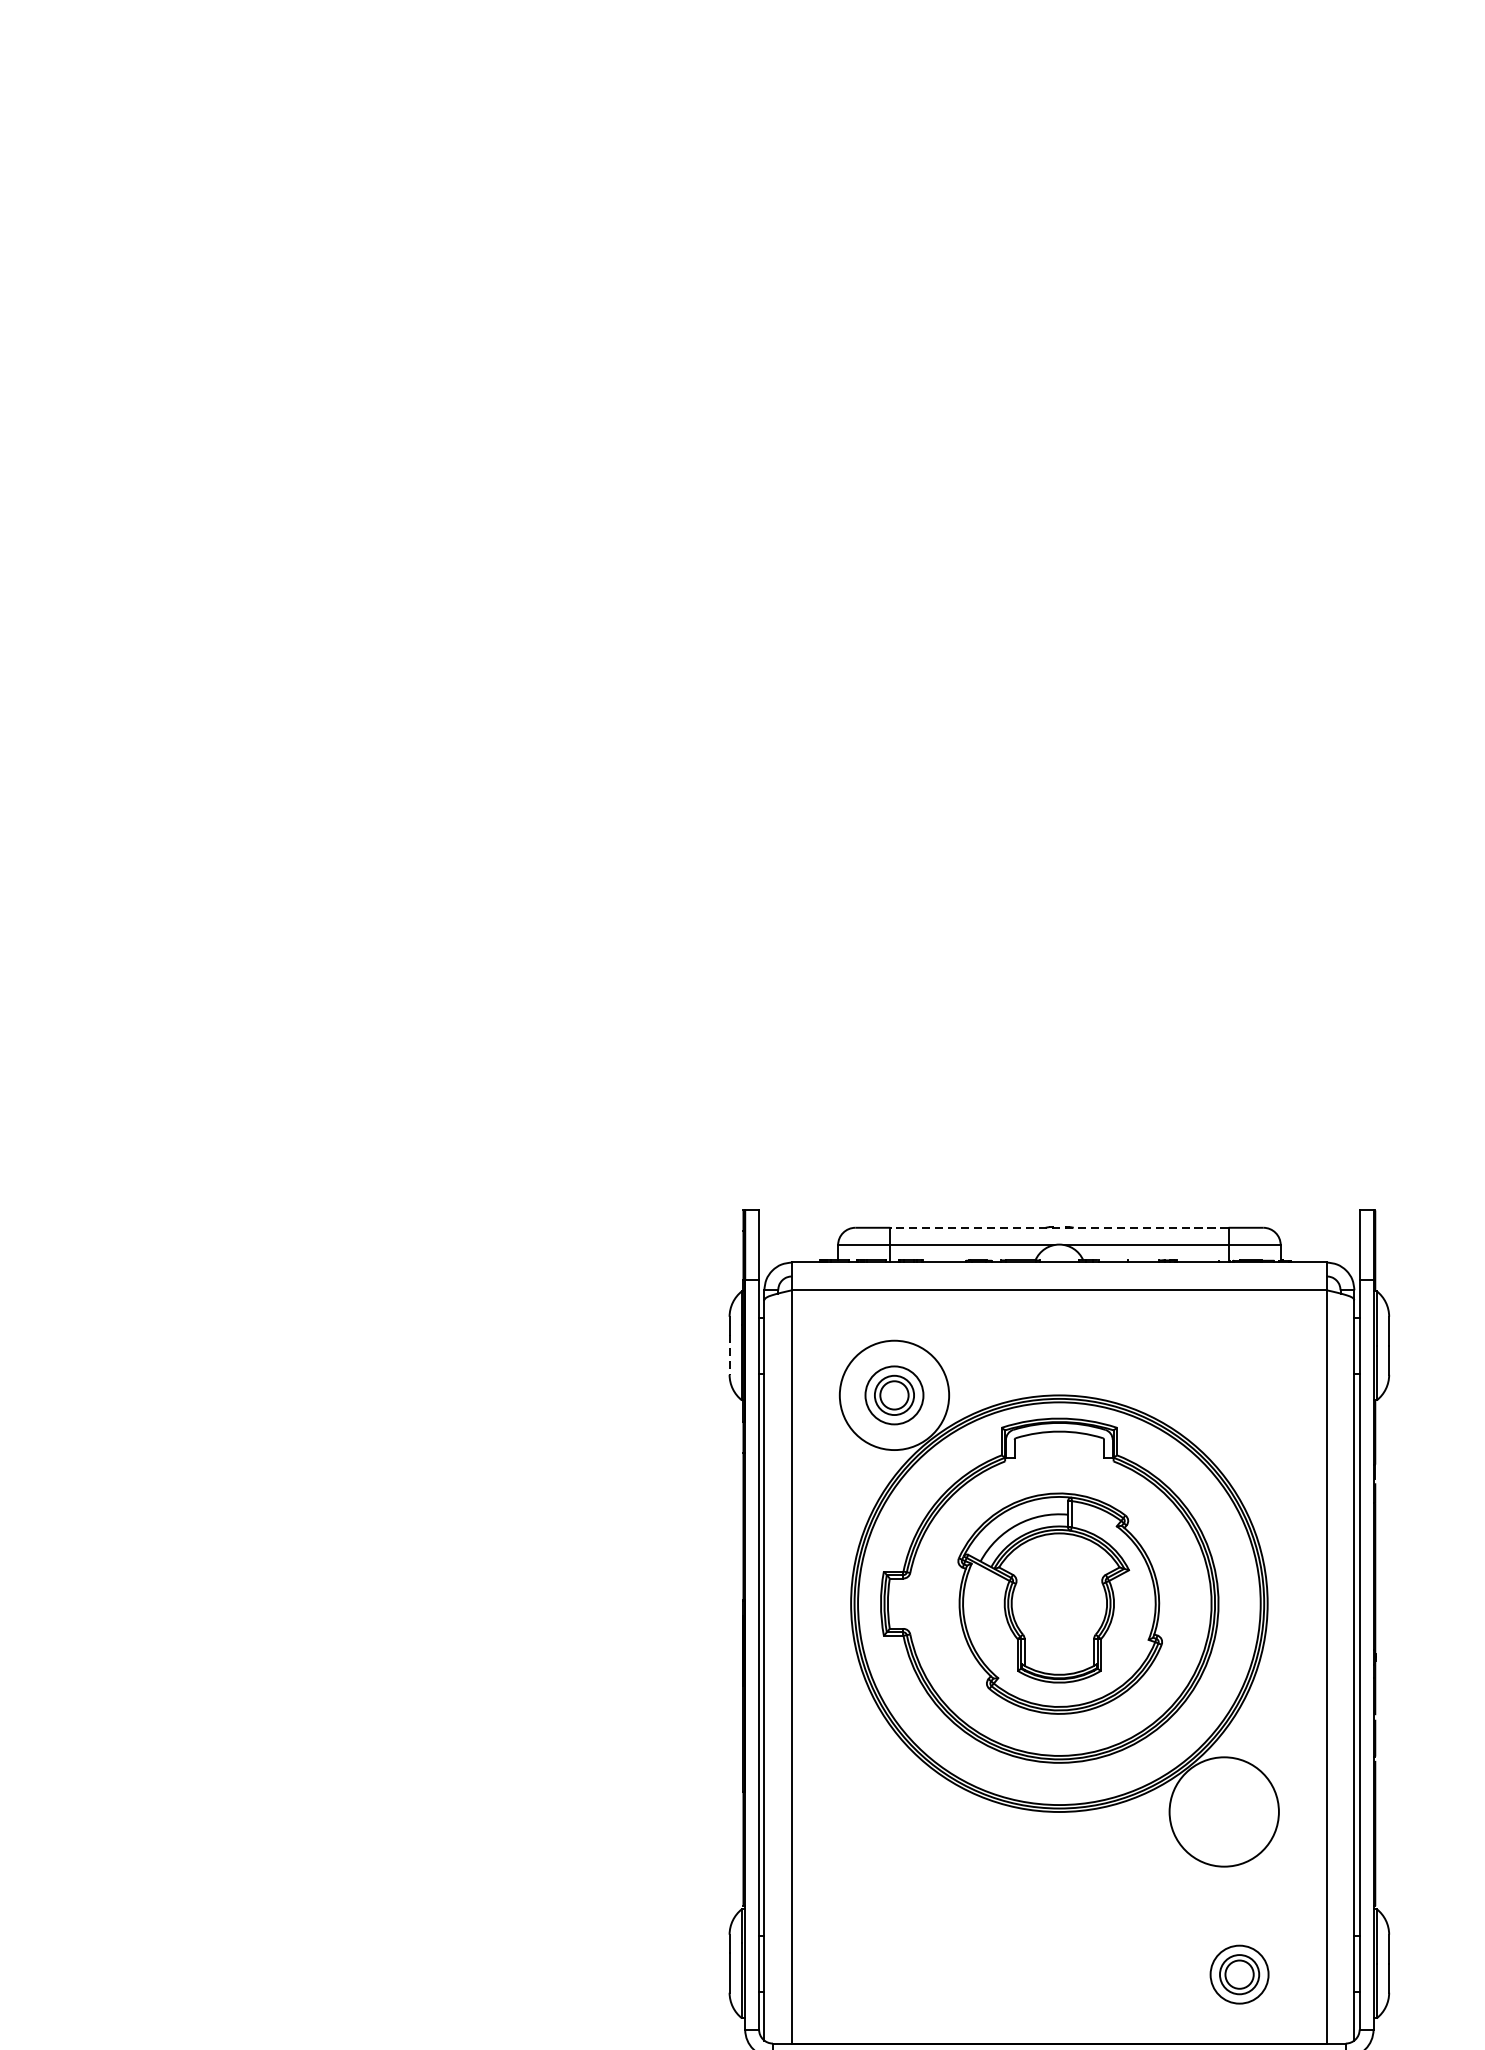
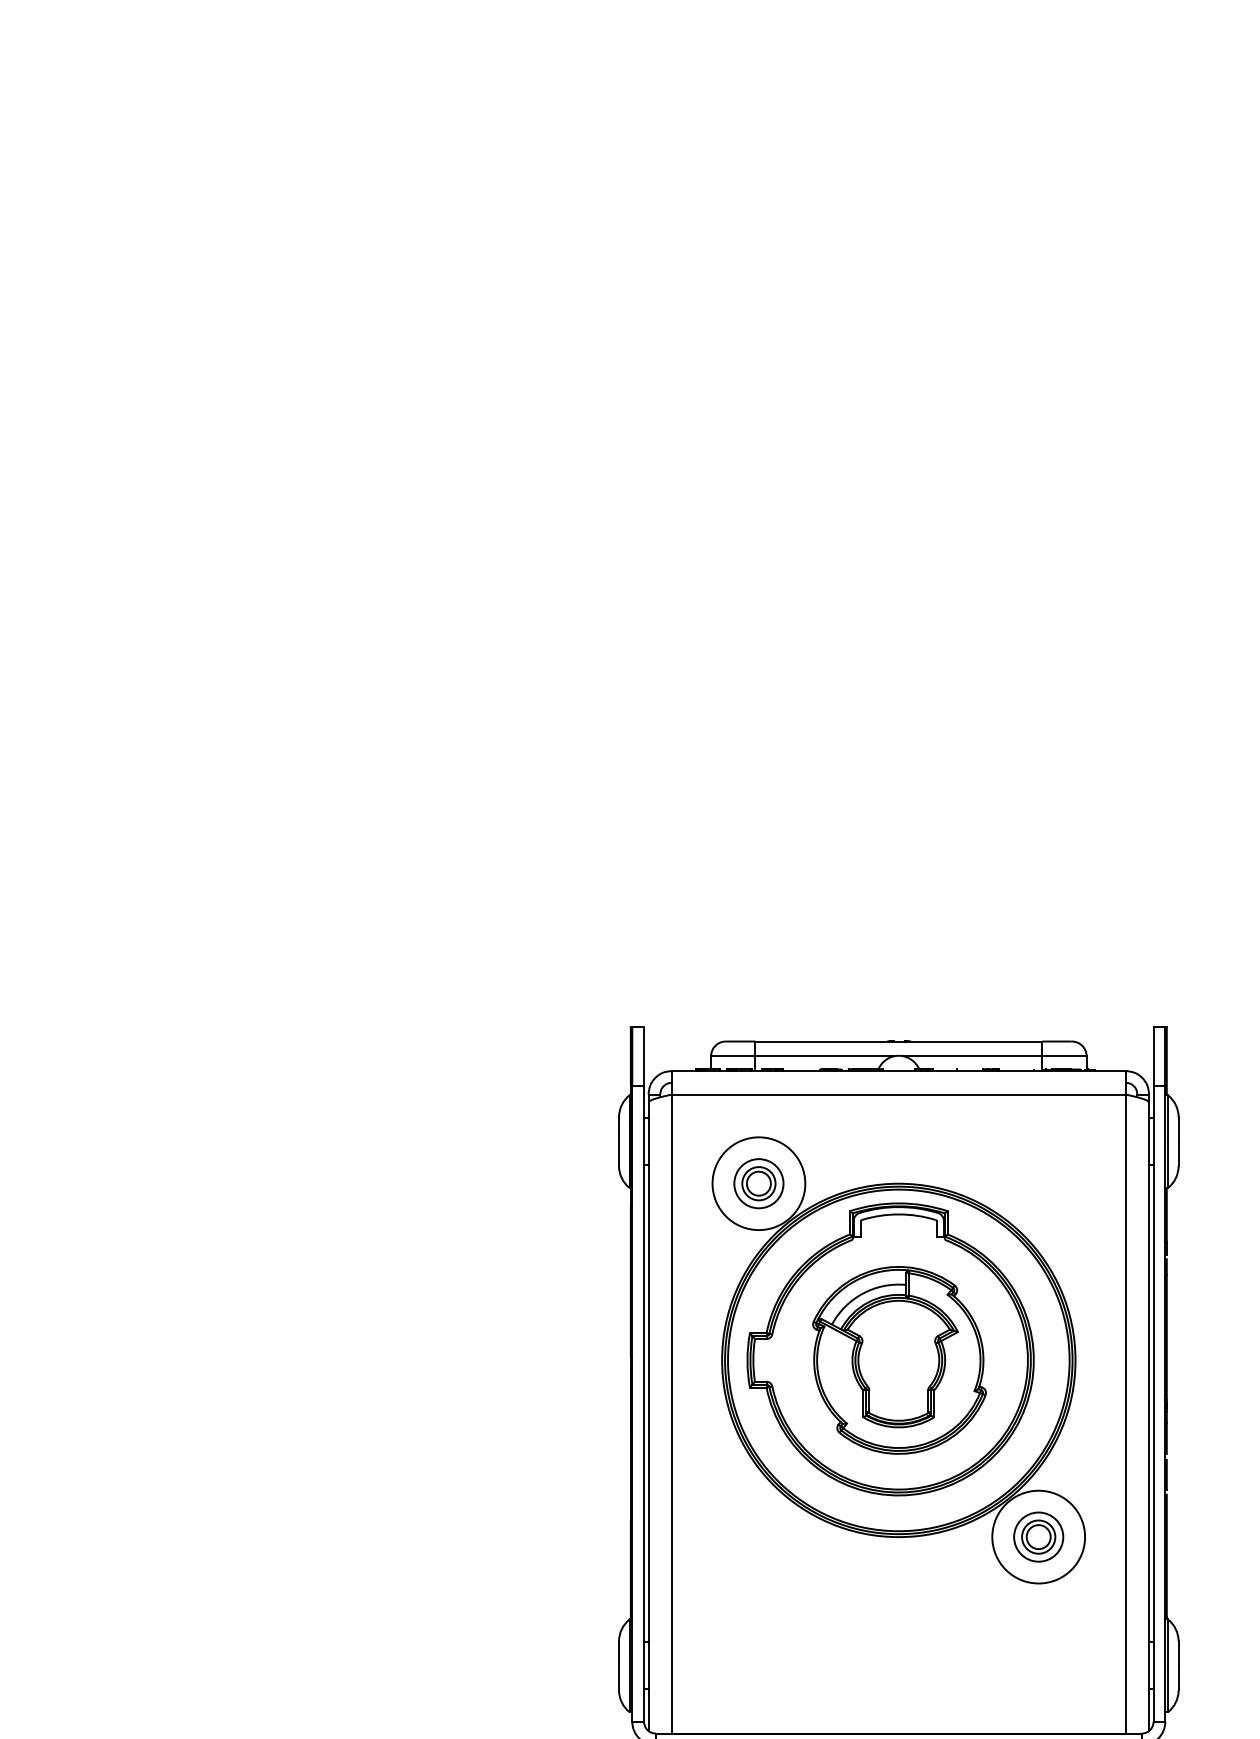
line: (1059, 1227) -> (898, 1041), dashed -> solid
line: (730, 1355) -> (619, 1149), dashed -> solid
part: (1239, 1973) -> (1038, 1536), moved

